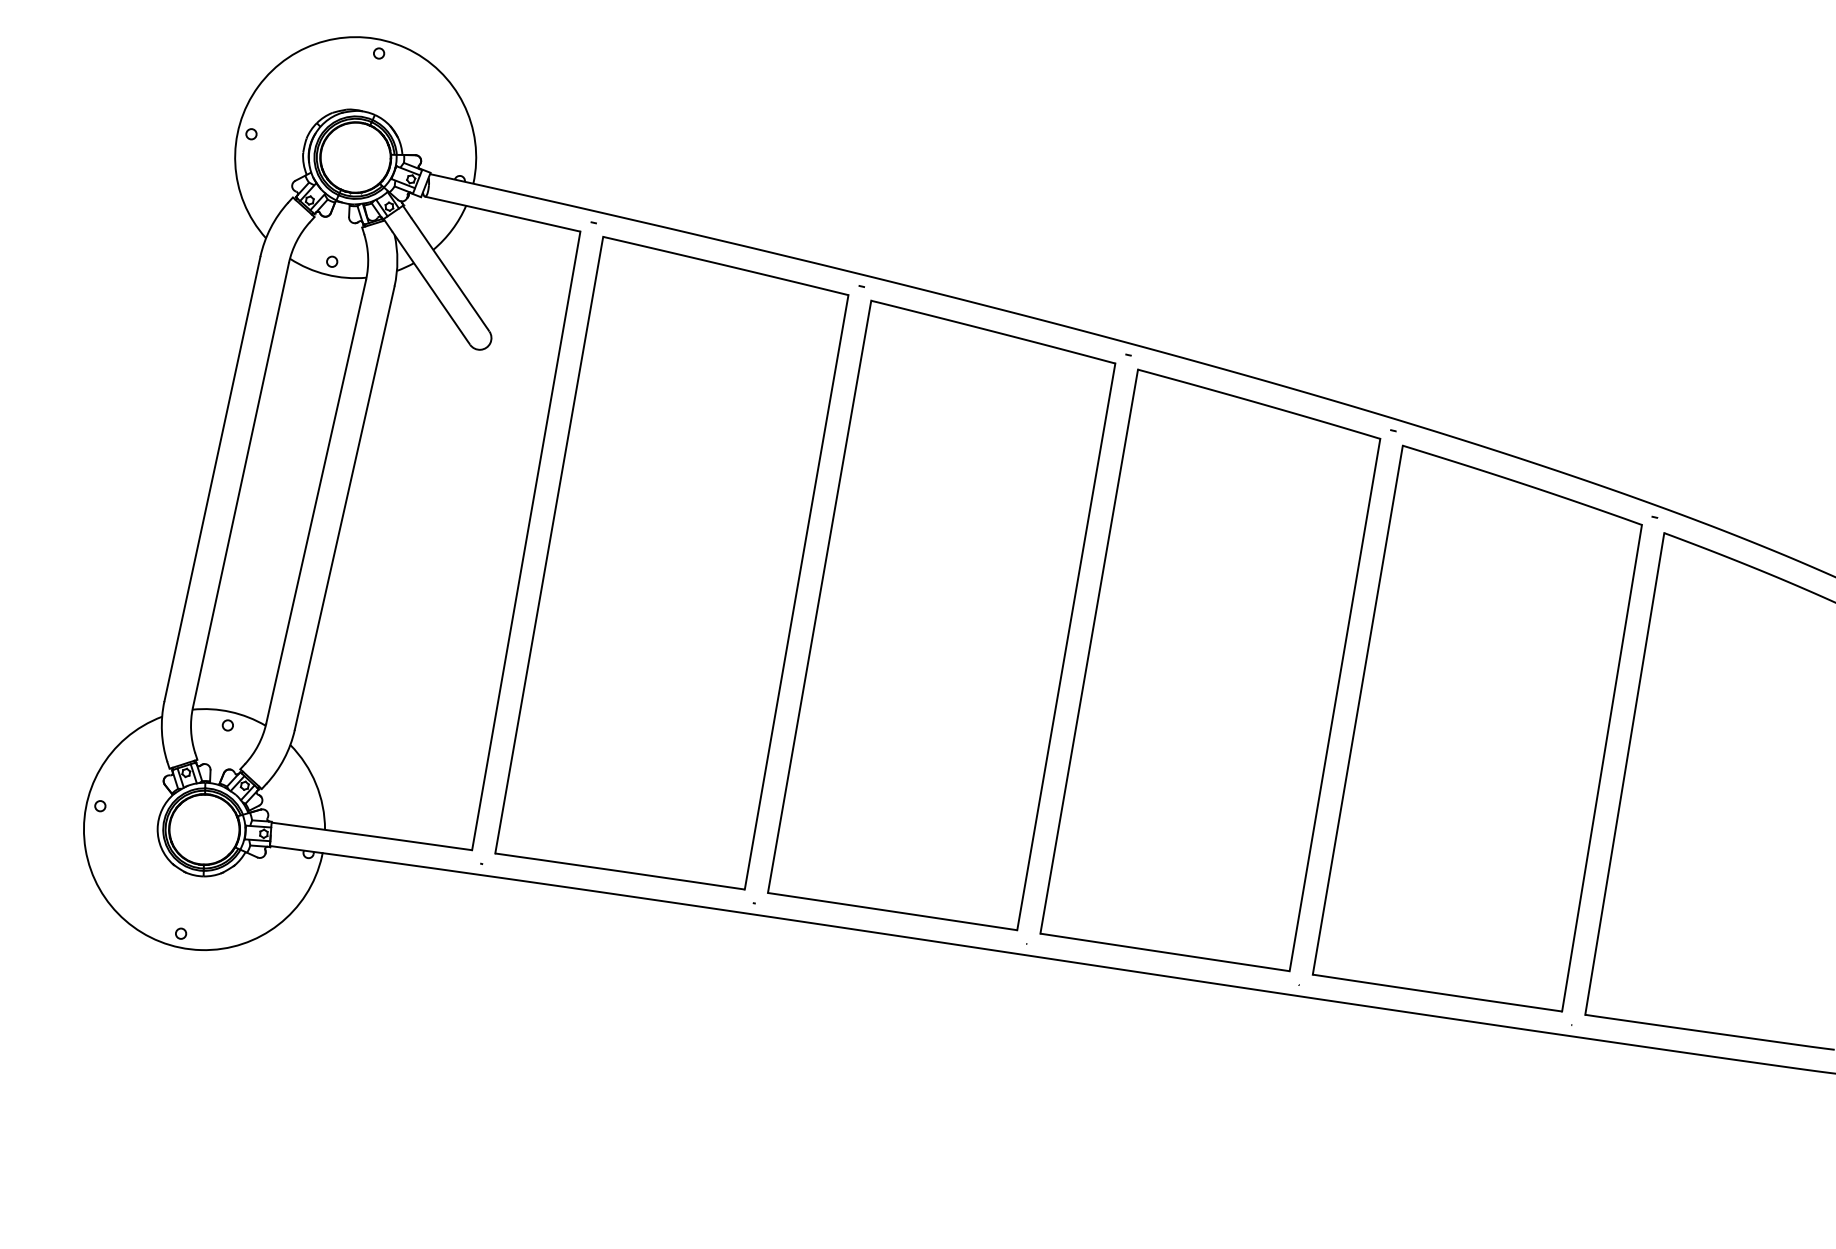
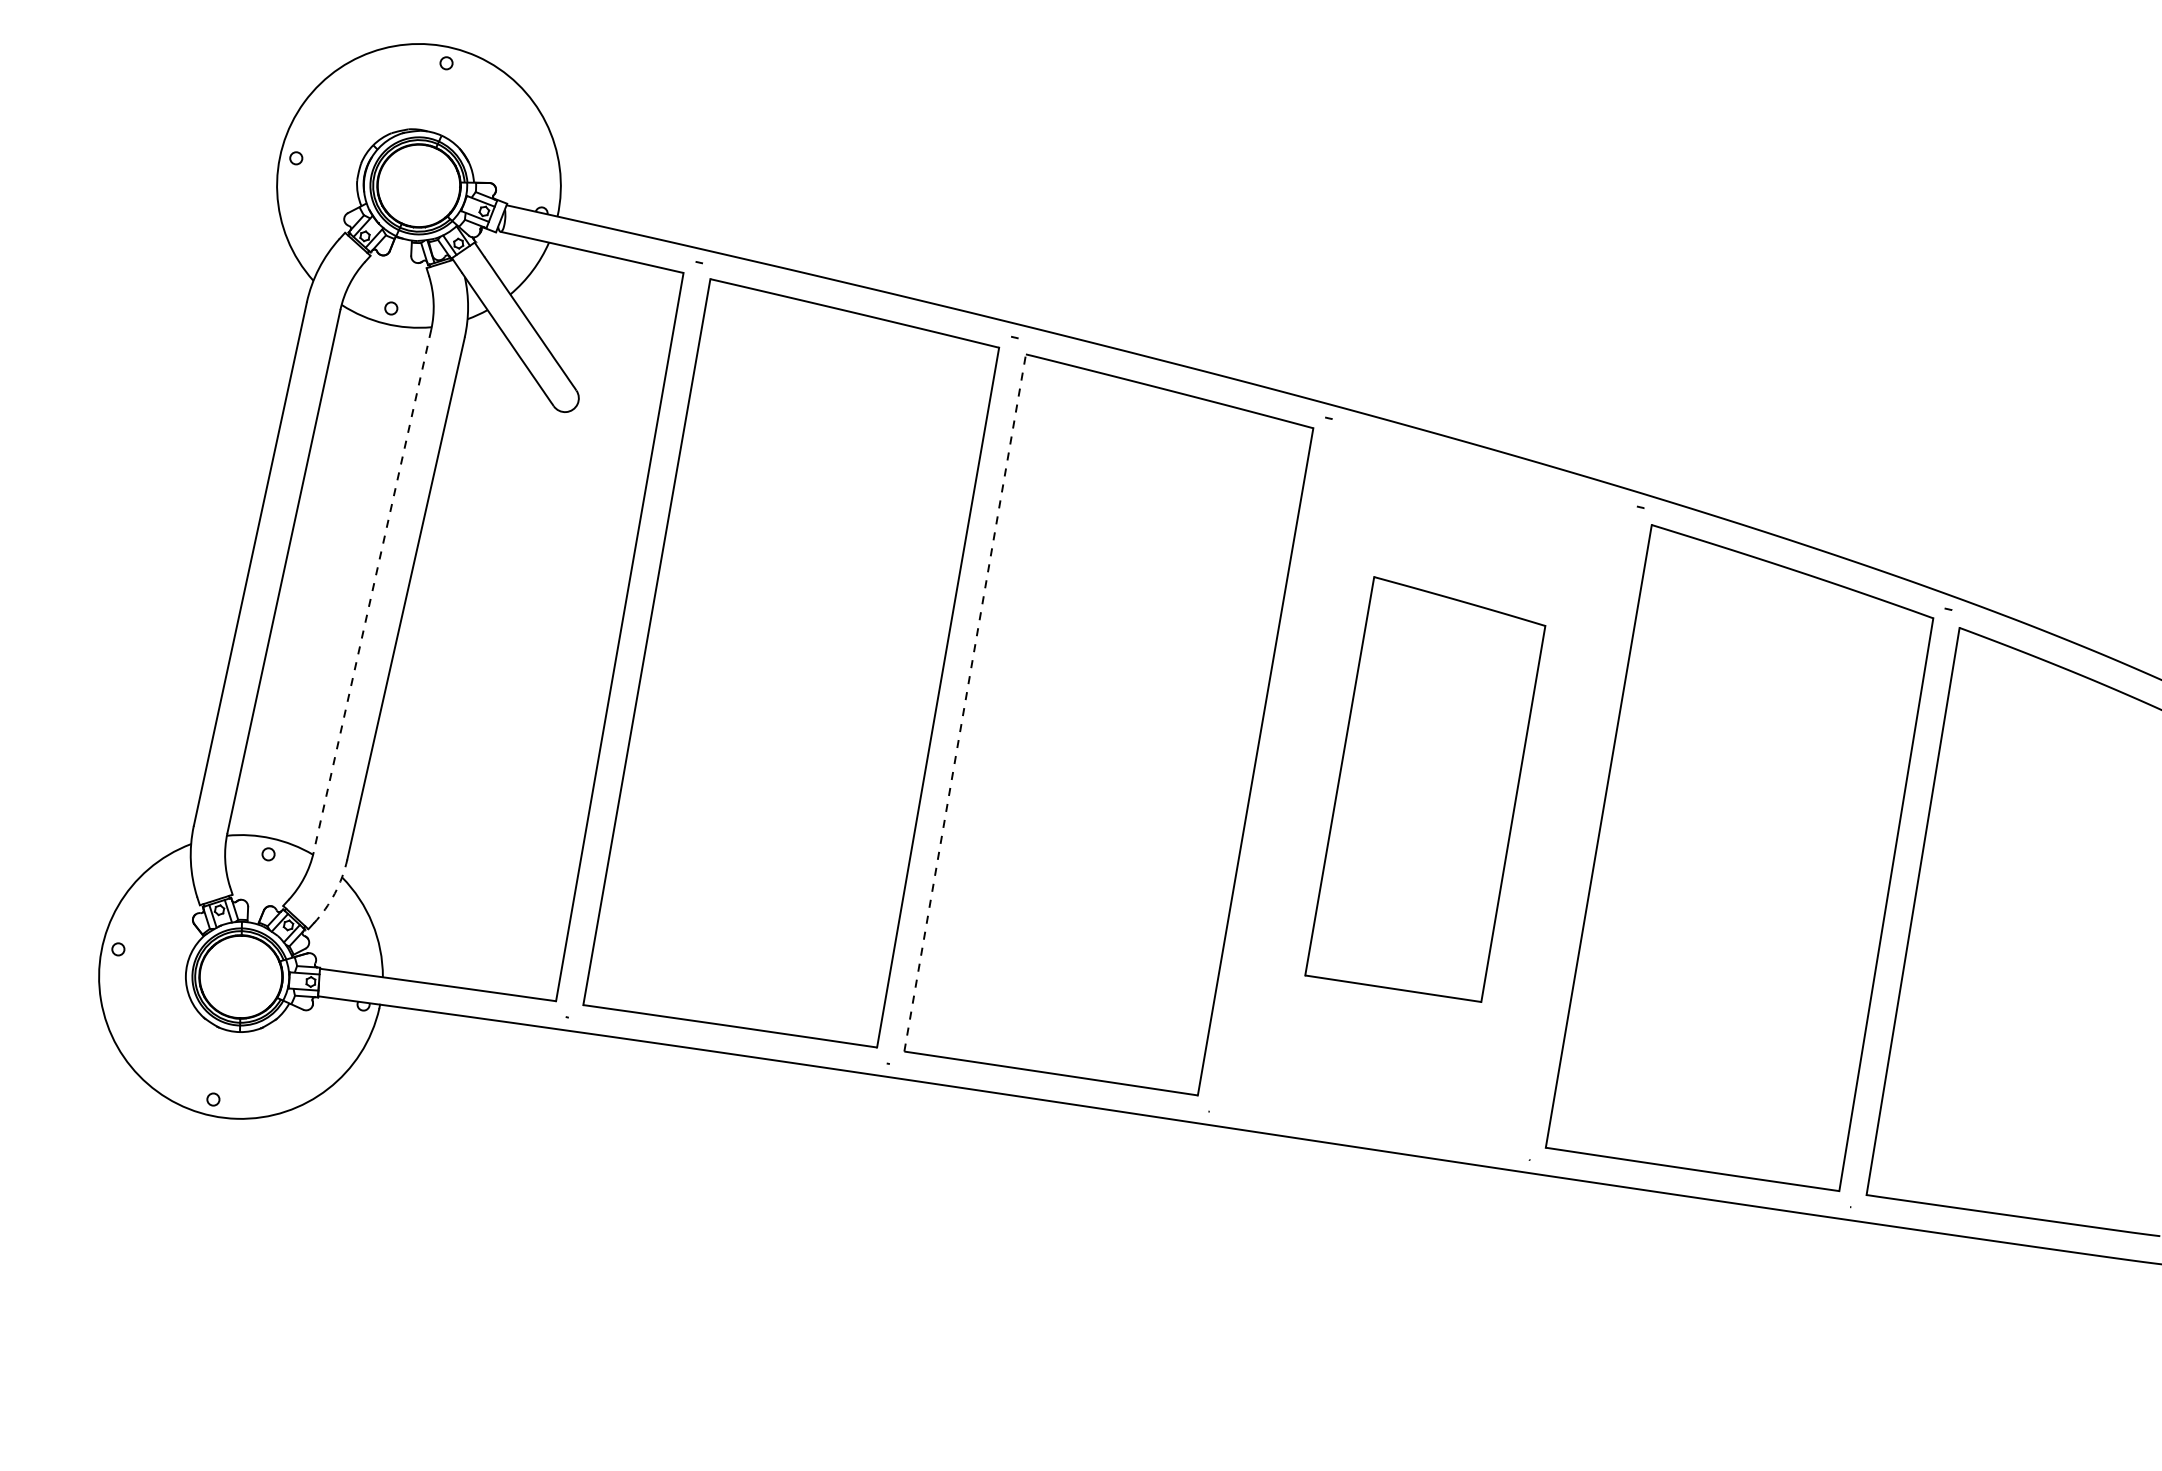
line: (316, 502) -> (372, 591), solid -> dashed
line: (819, 596) -> (965, 702), solid -> dashed
part: (1210, 670) -> (1425, 789), size x0.6
arc: (283, 758) -> (334, 893), solid -> dashed

